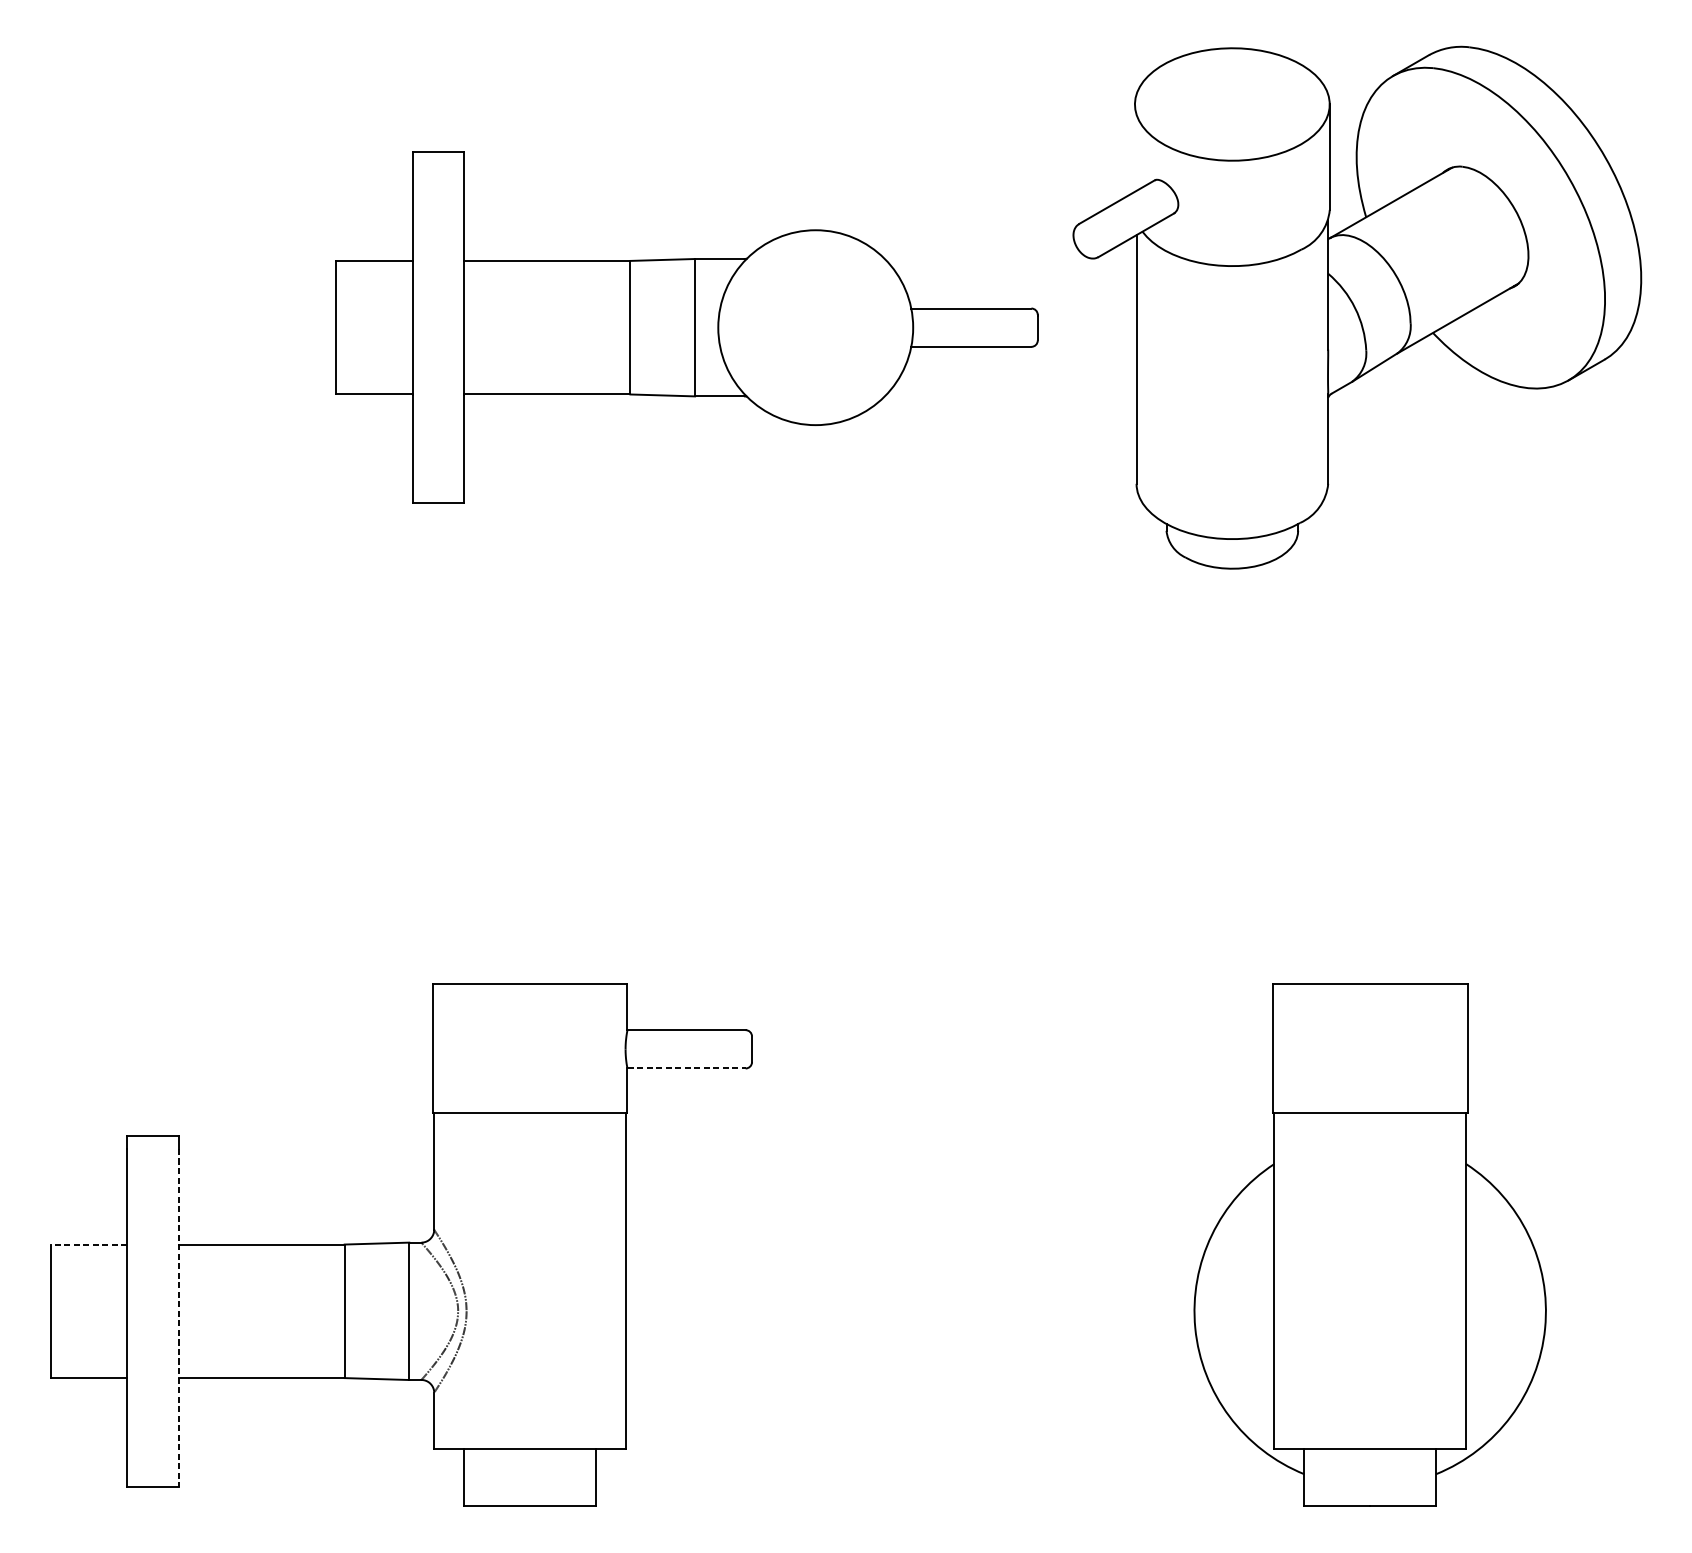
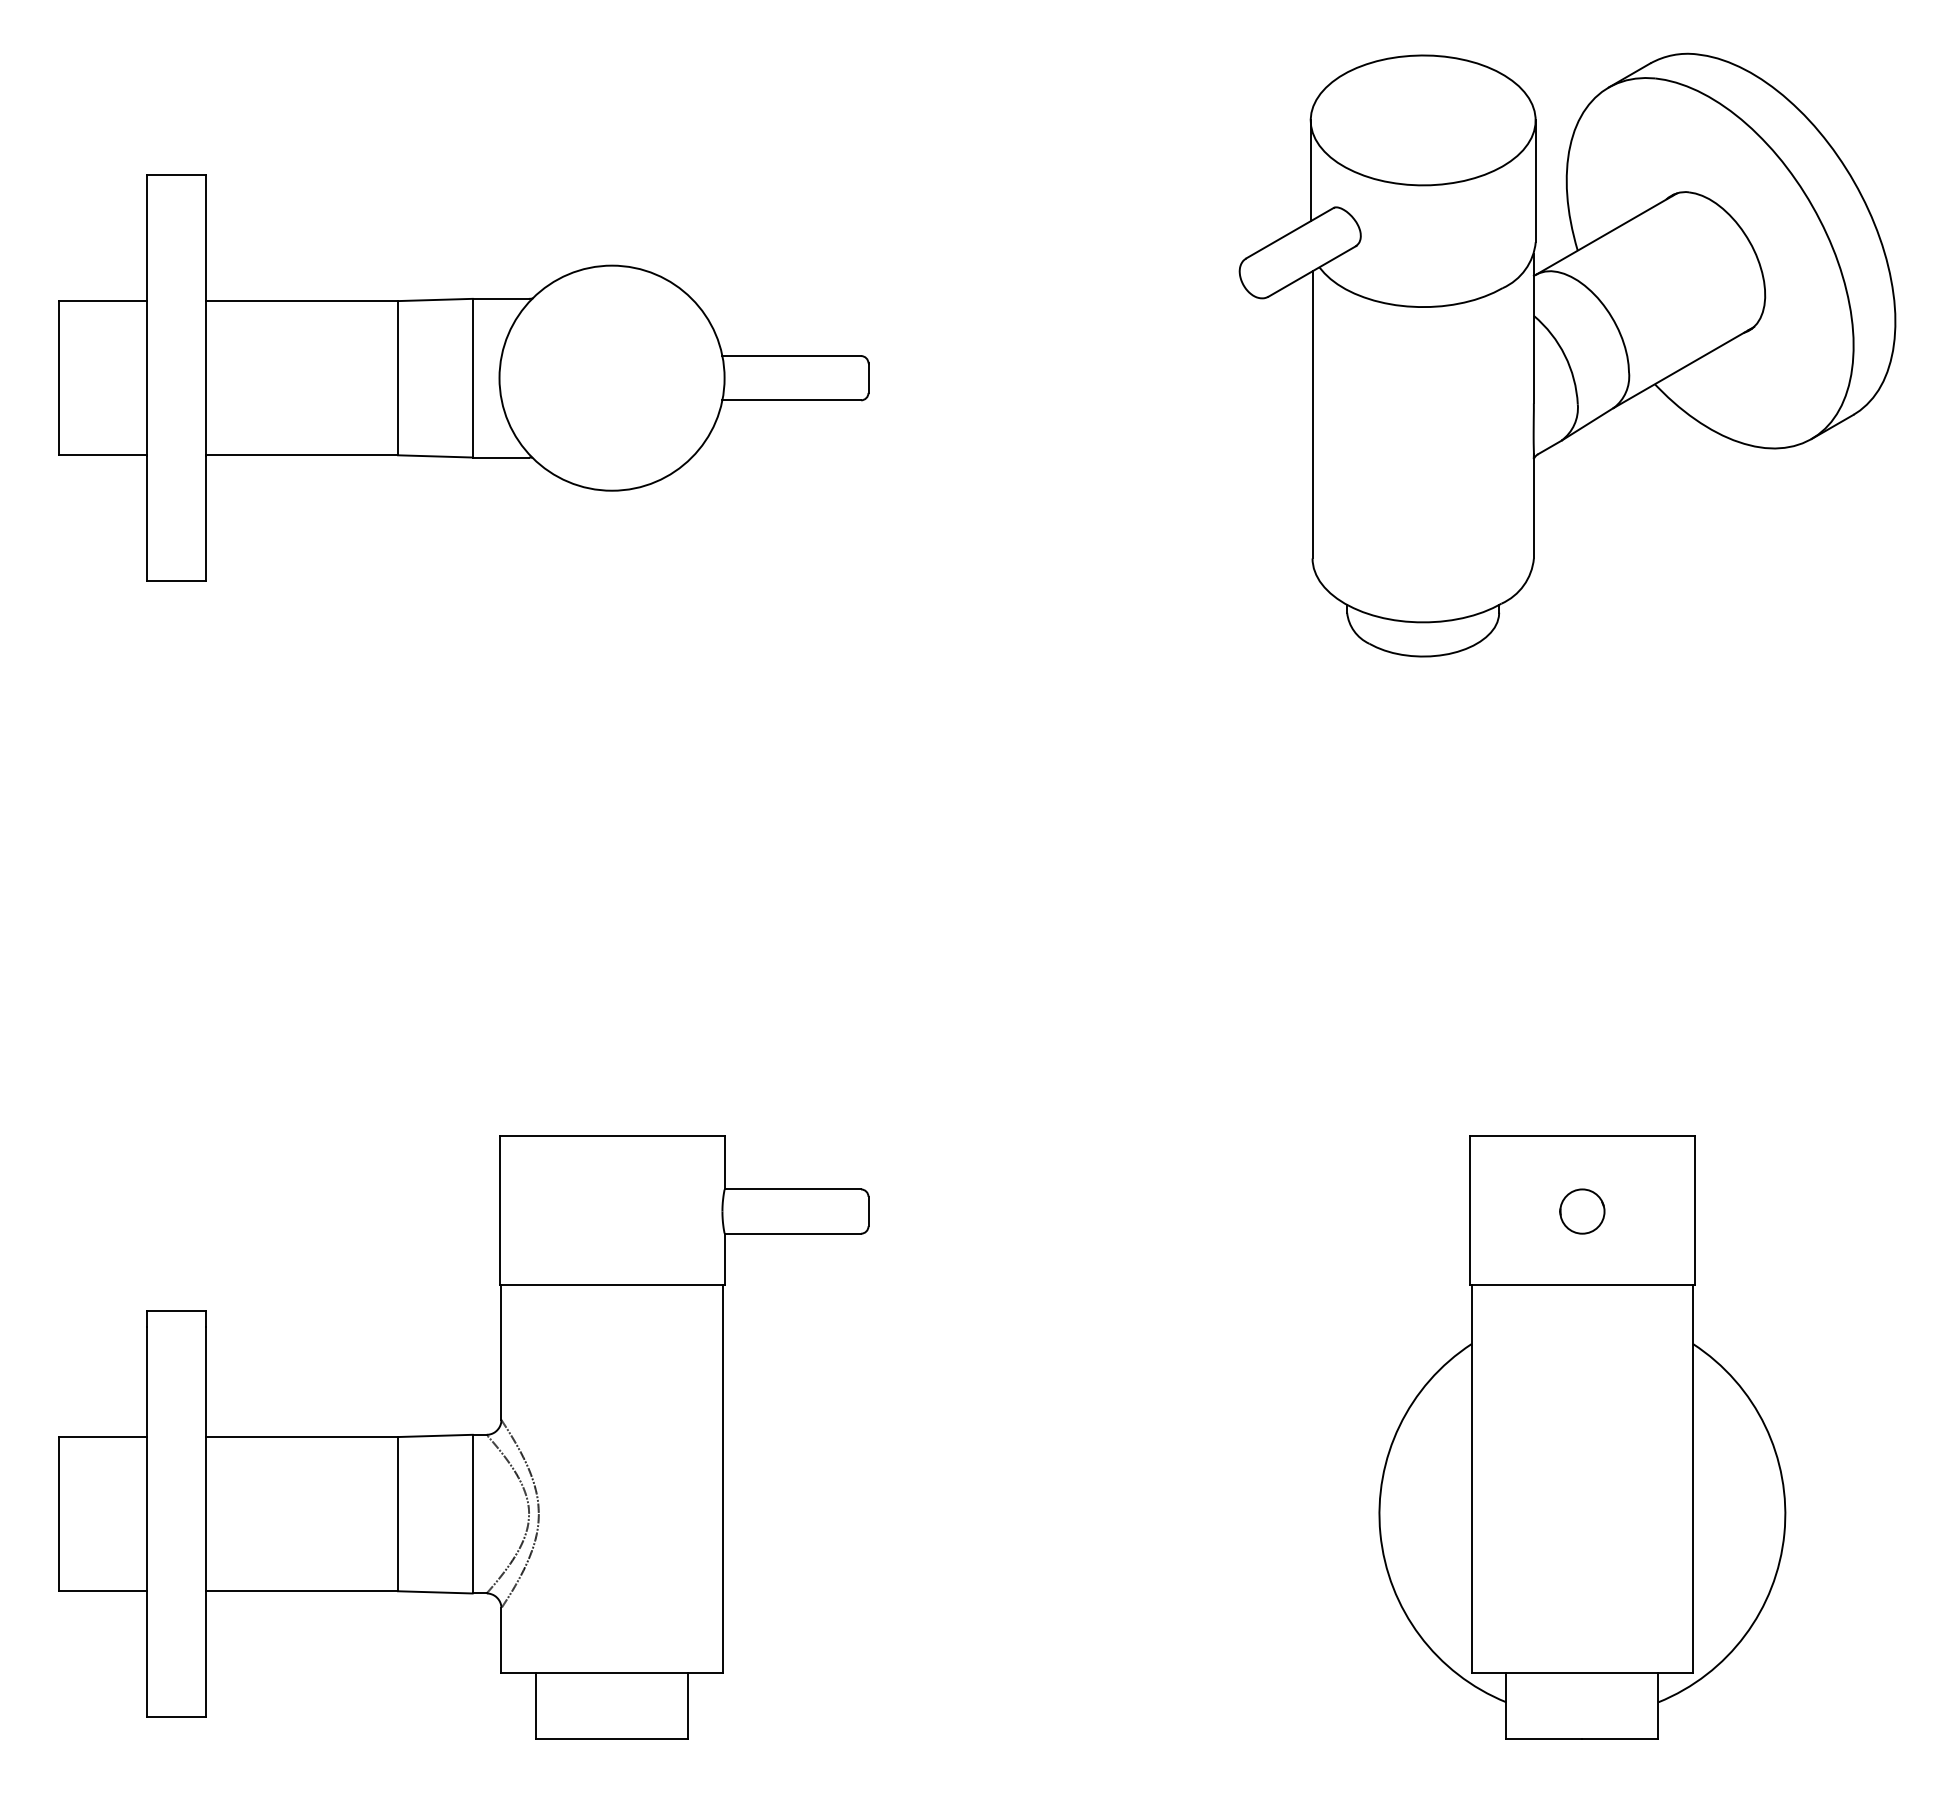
line: (1134, 147) -> (1310, 170), added
part: (687, 327) -> (463, 377), moved
circle: (1370, 1049) -> (1582, 1211), added
line: (687, 1068) -> (793, 1233), dashed -> solid
line: (88, 1244) -> (102, 1437), dashed -> solid
line: (178, 1318) -> (206, 1522), dashed -> solid

